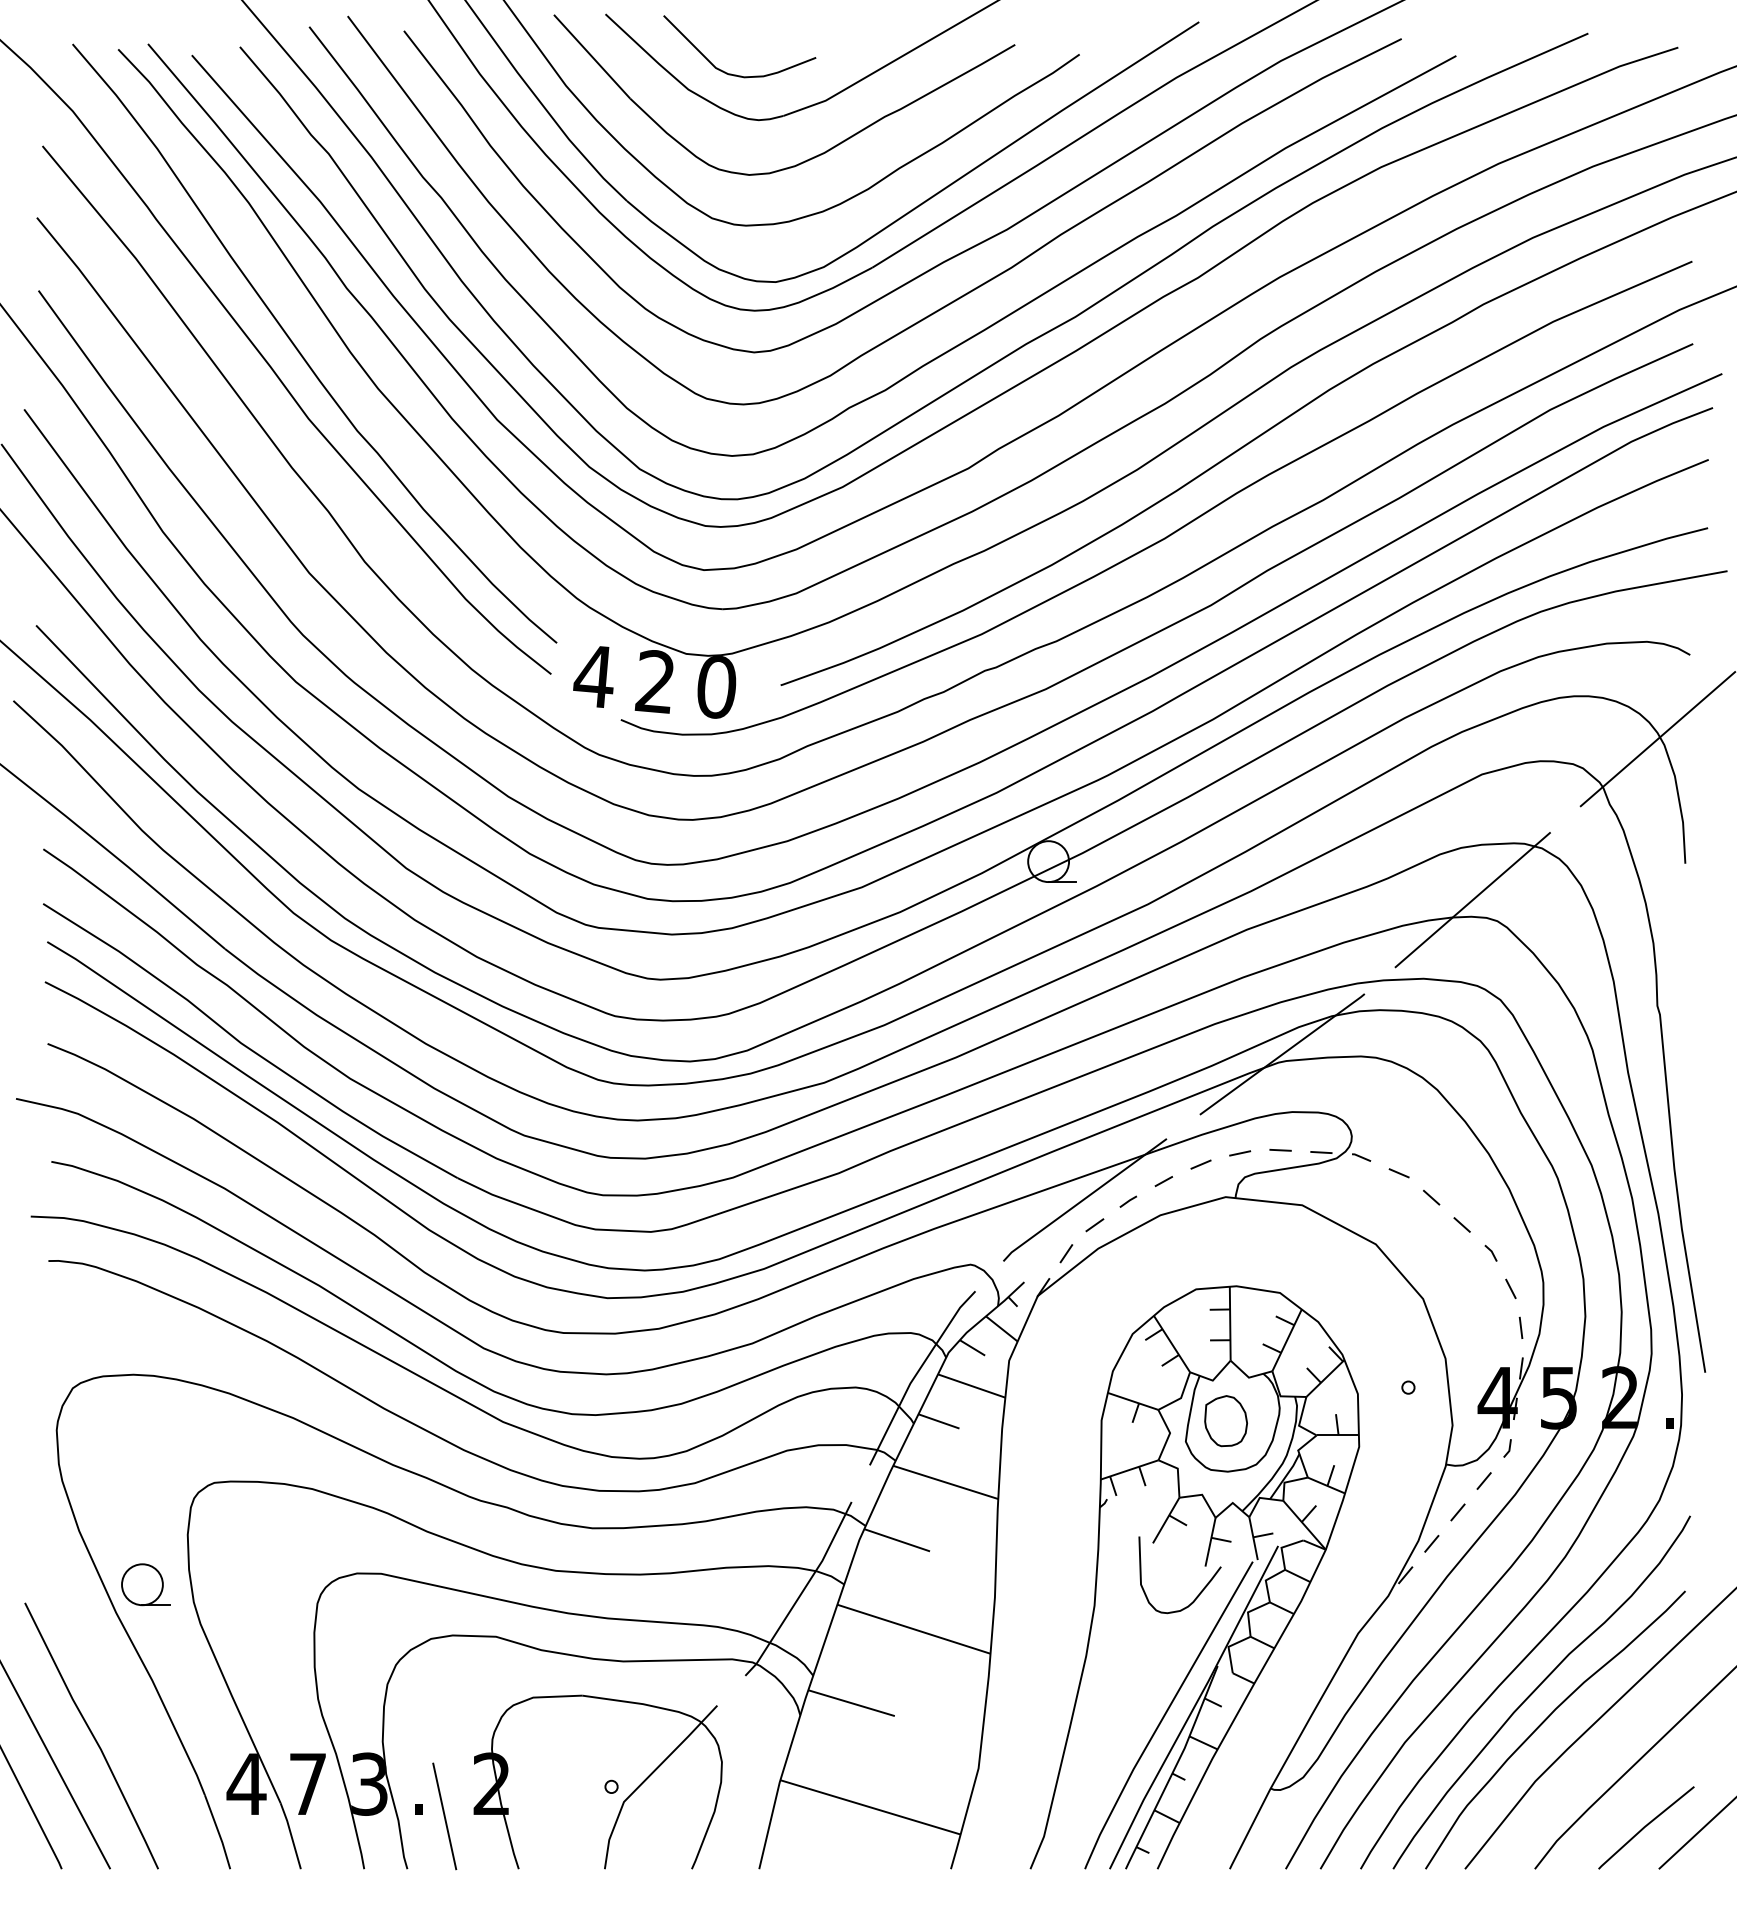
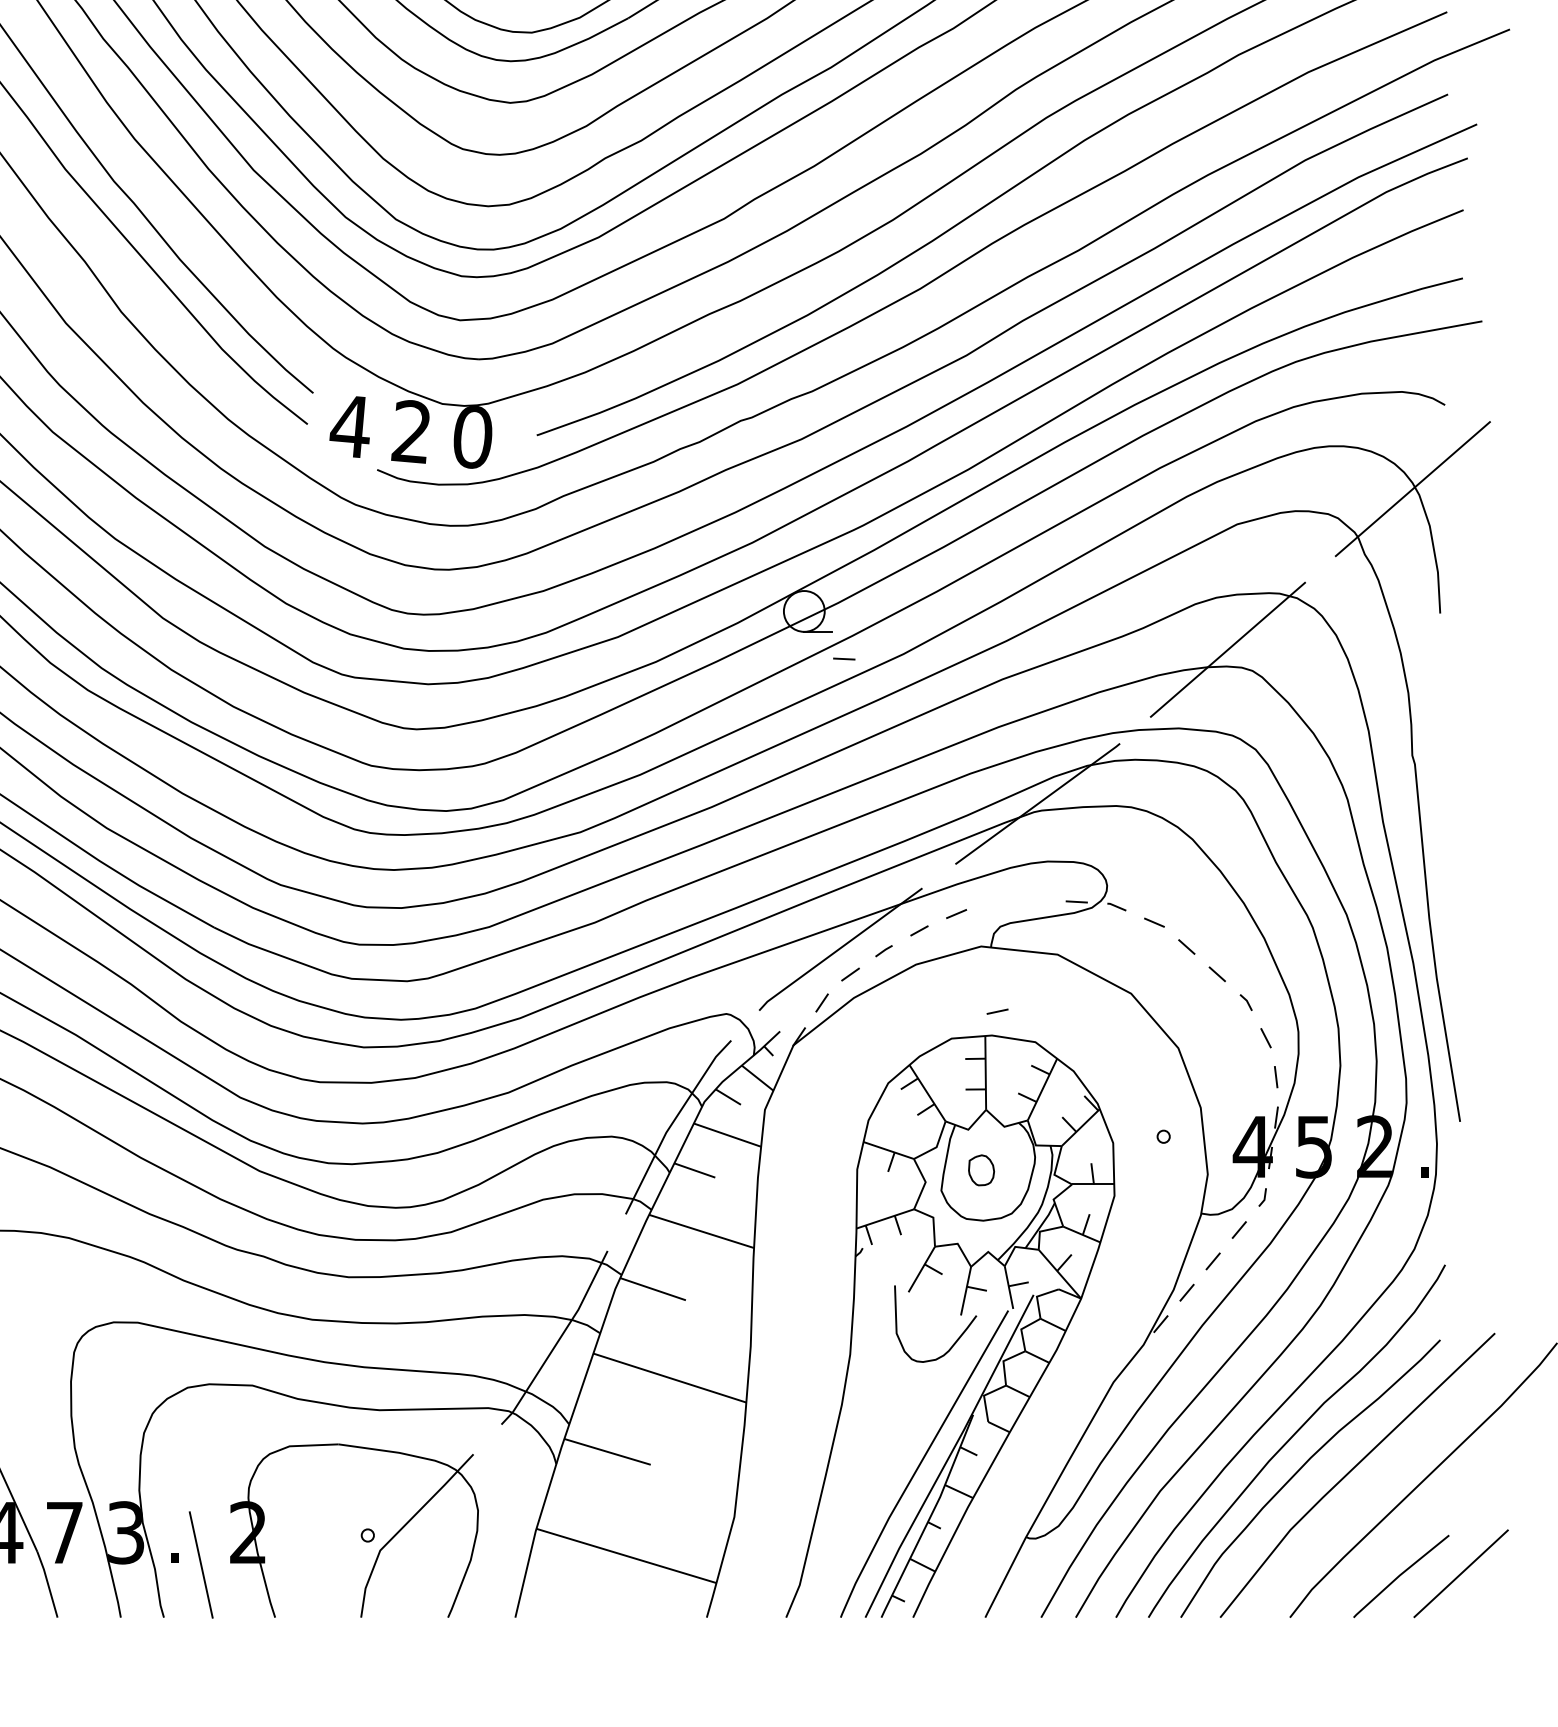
line: (1280, 1149) -> (844, 658), moved
line: (1240, 1153) -> (997, 1011), moved
part: (1225, 1421) -> (980, 1170), size x0.6

